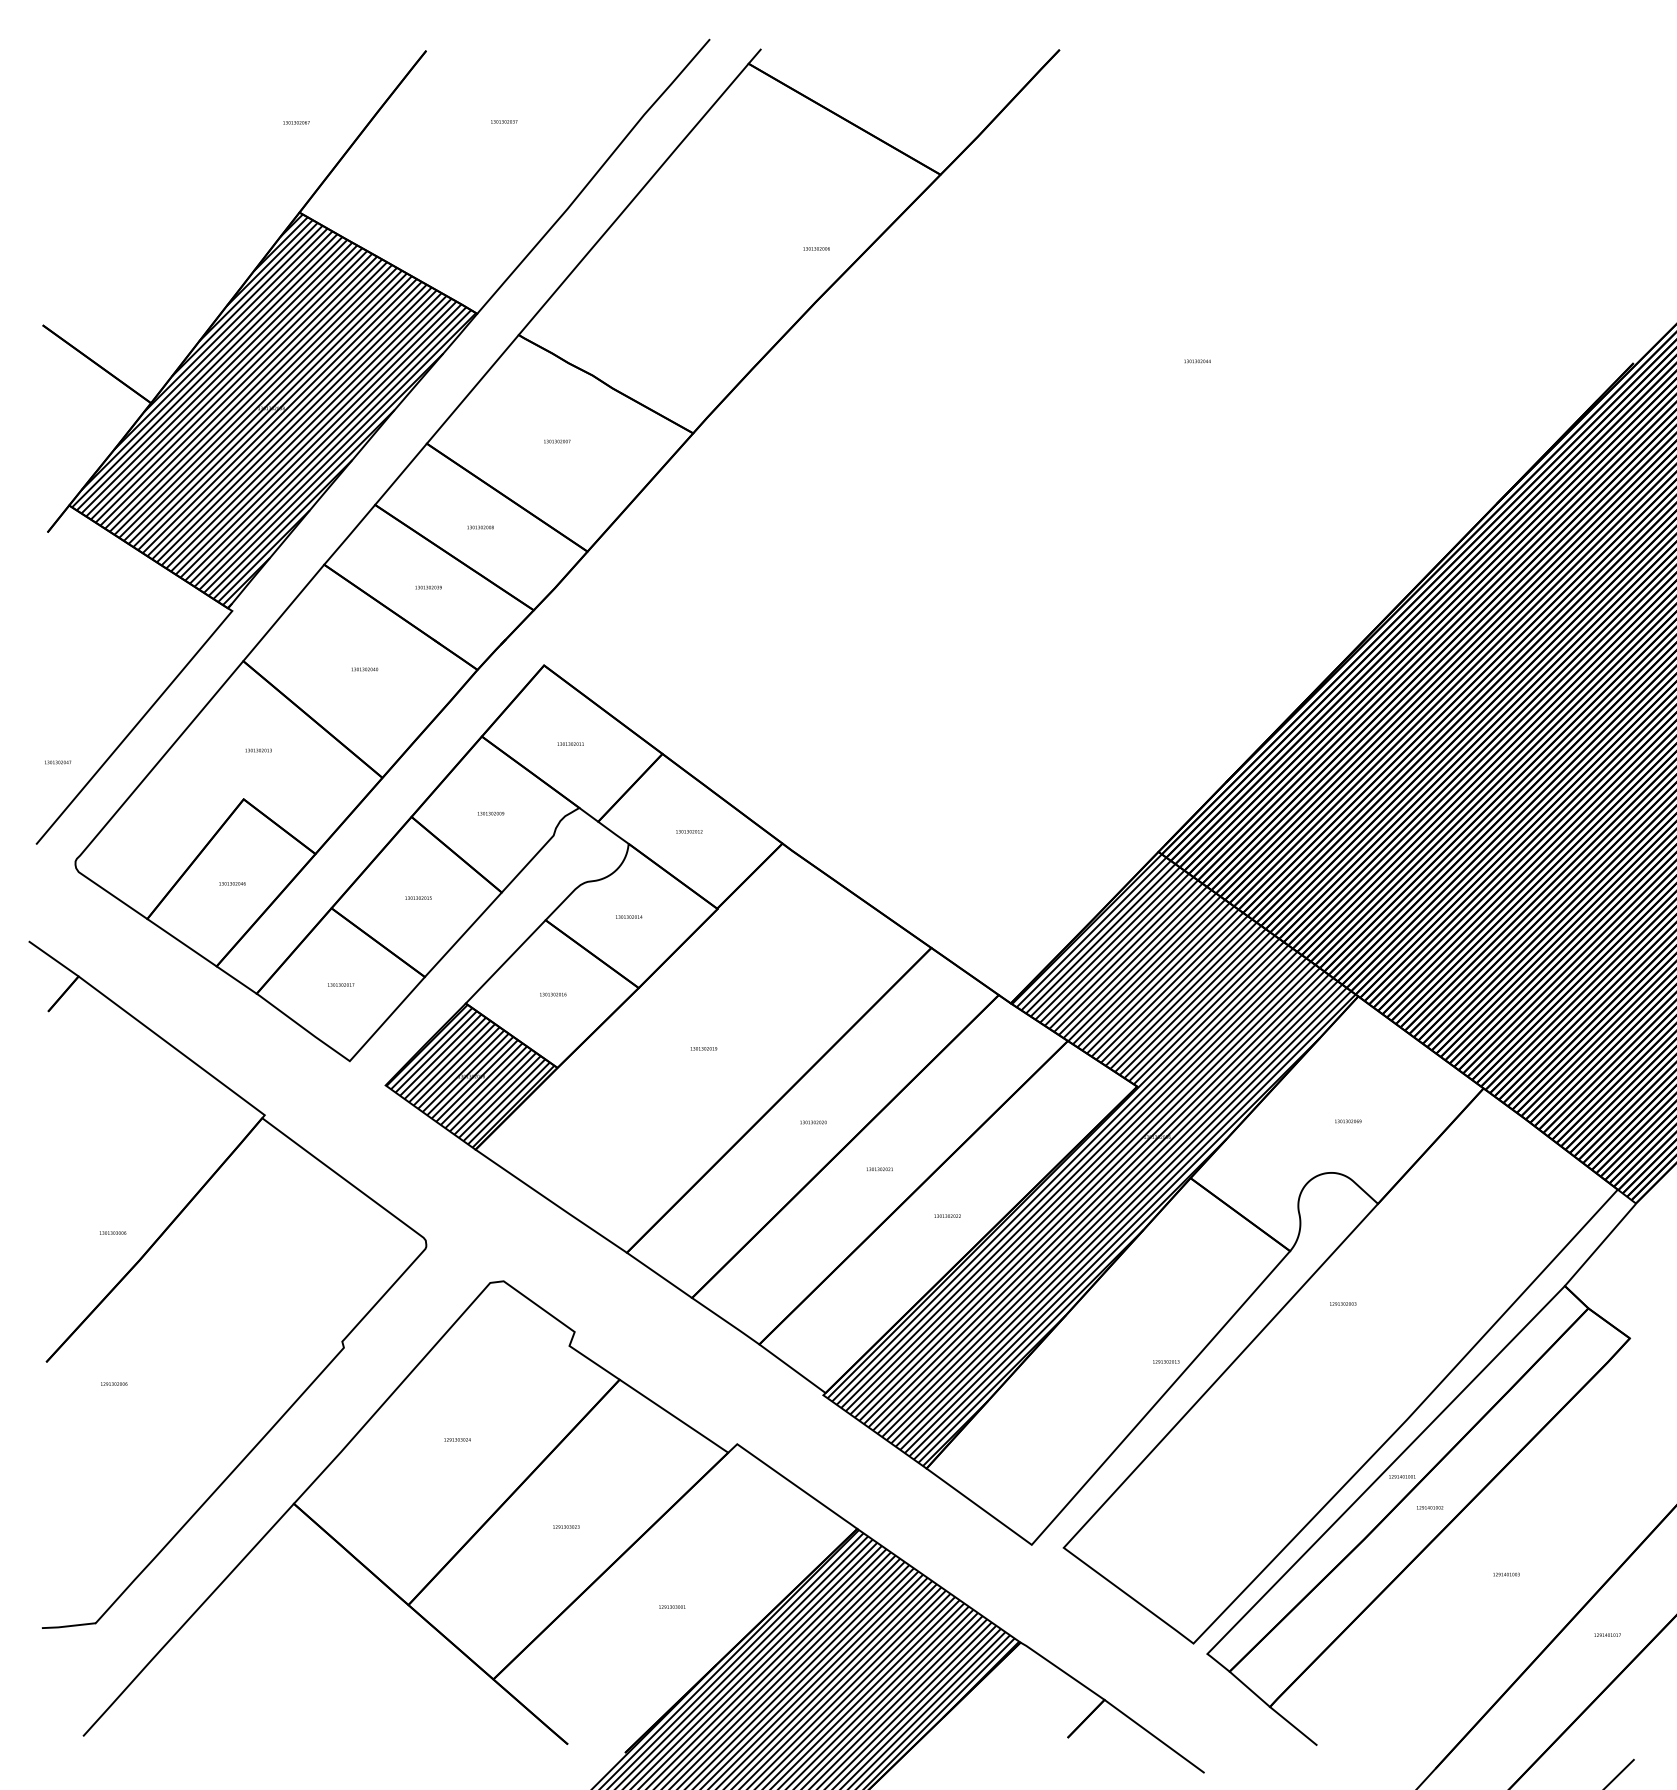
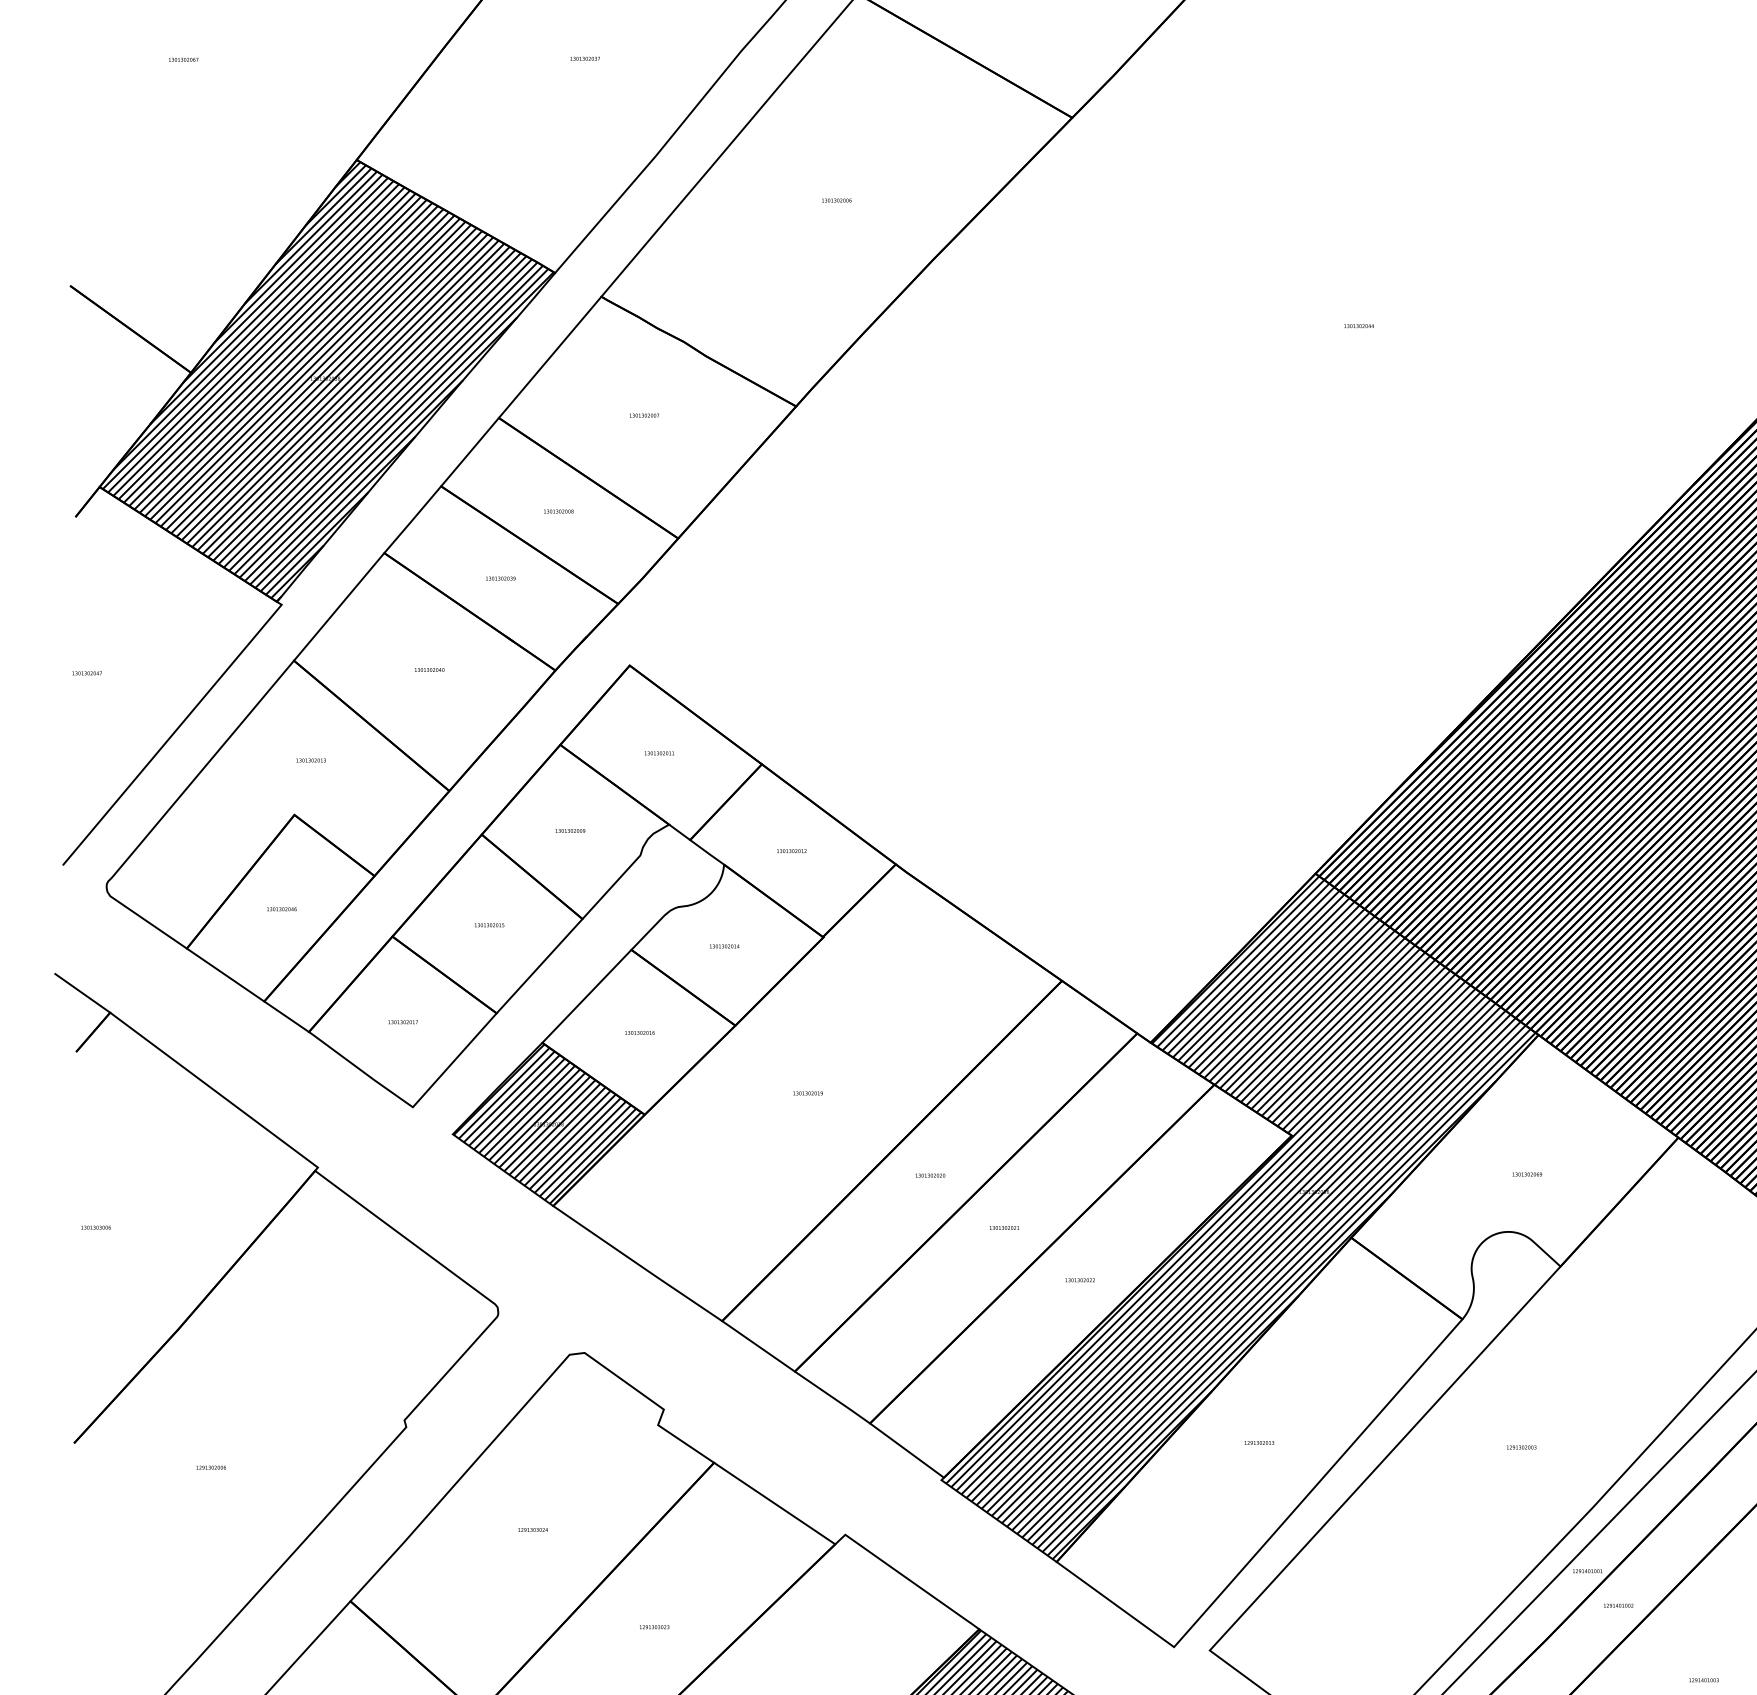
text: (296, 122) -> (183, 59), moved
text: (816, 248) -> (836, 200), moved
text: (58, 762) -> (87, 673), moved
text: (113, 1232) -> (96, 1227), moved
text: (1343, 1303) -> (1522, 1446), moved
text: (1166, 1361) -> (1259, 1442), moved
text: (114, 1383) -> (211, 1467), moved

